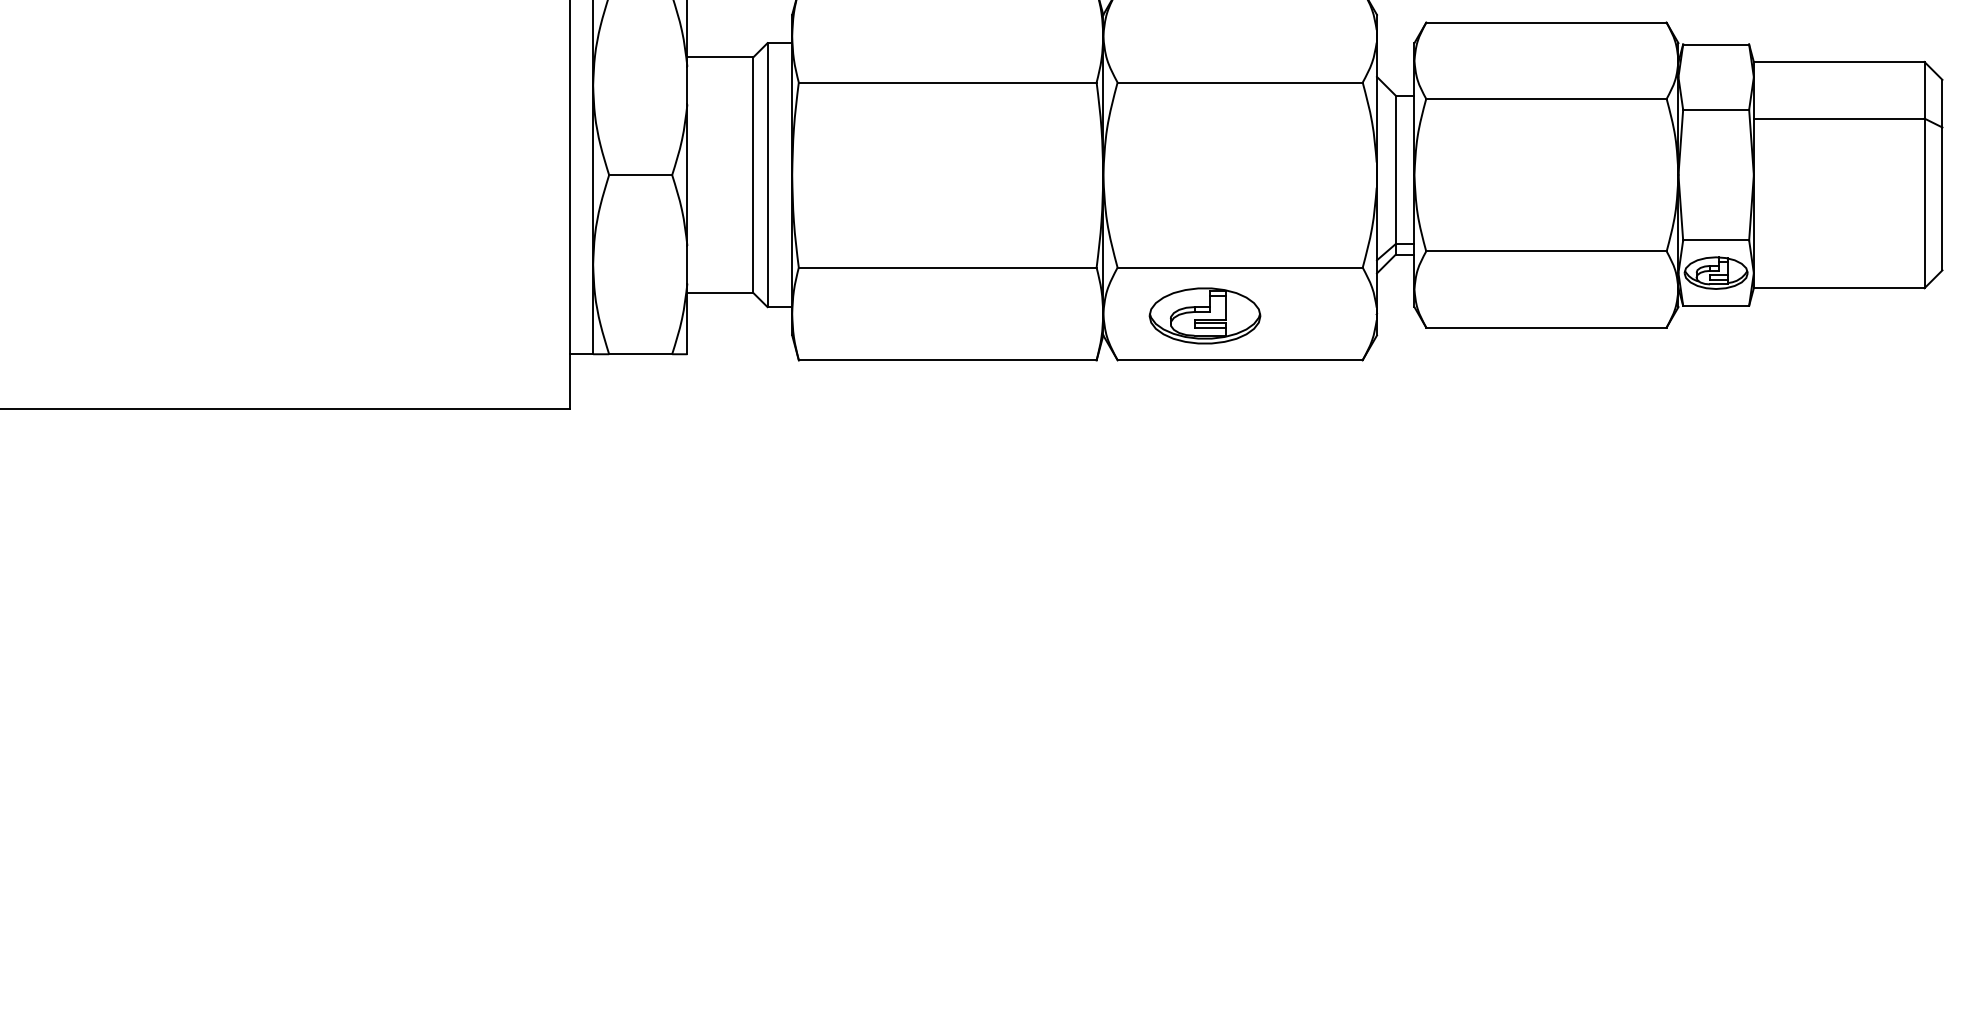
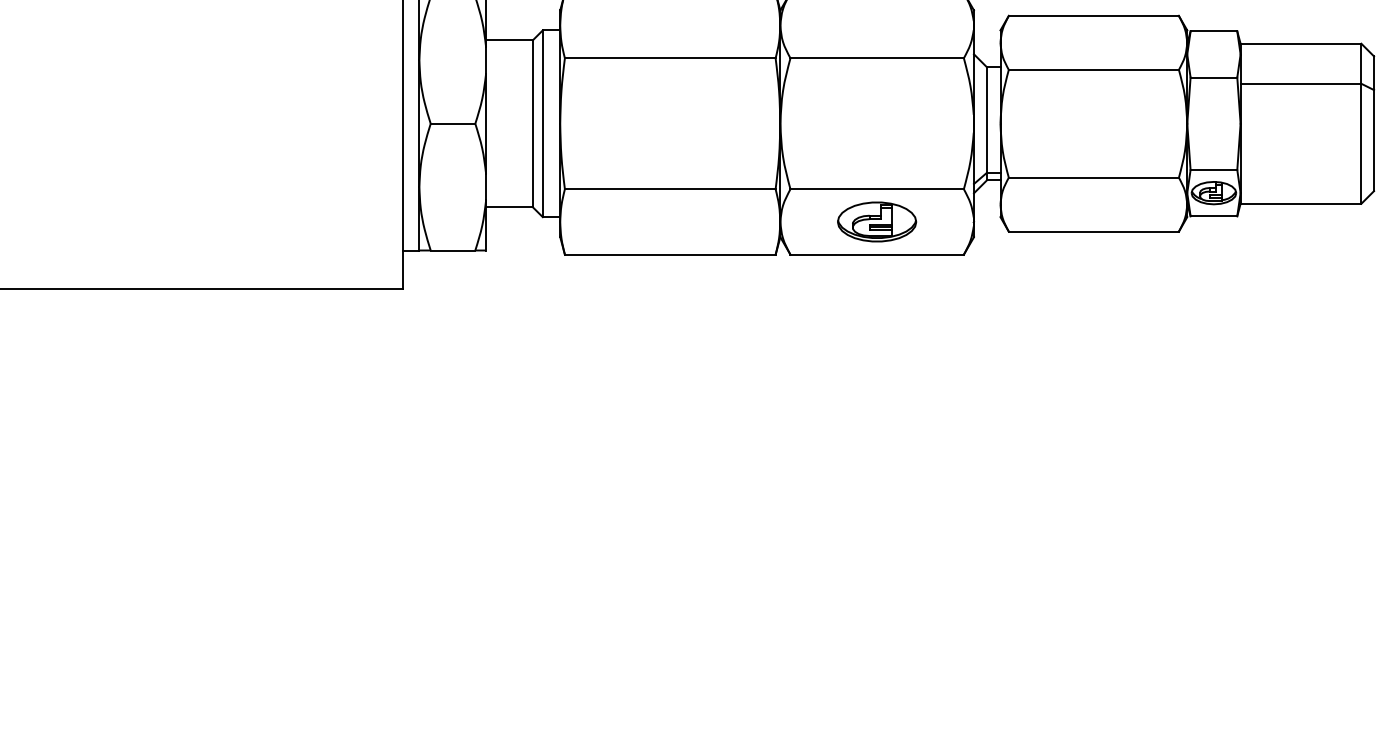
part: (1204, 315) -> (876, 221), moved

